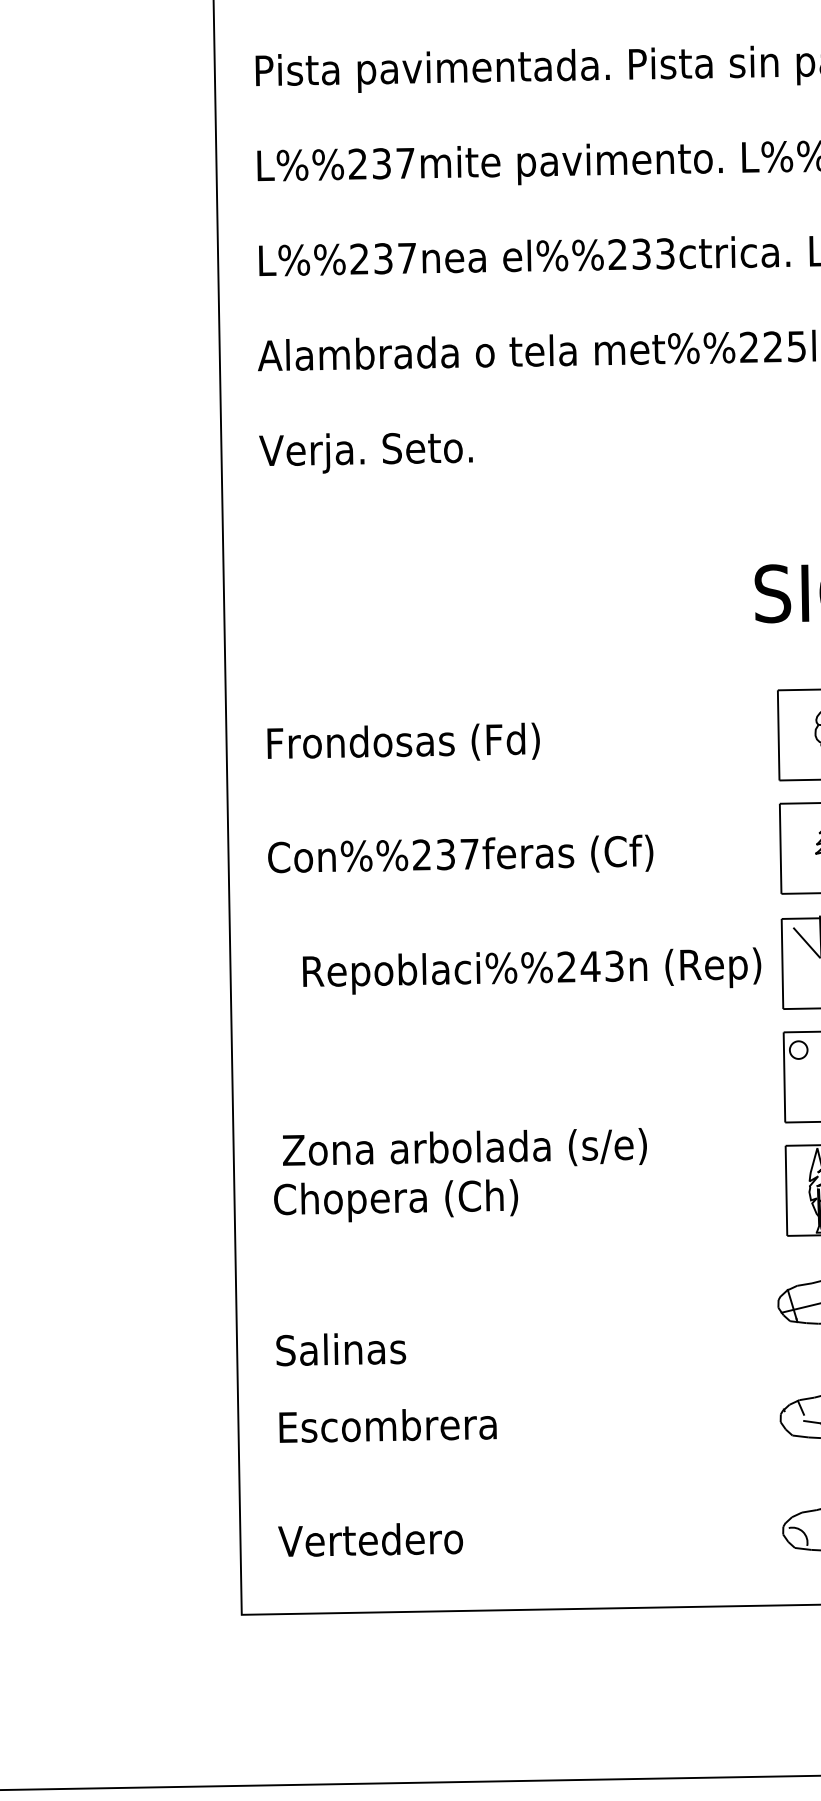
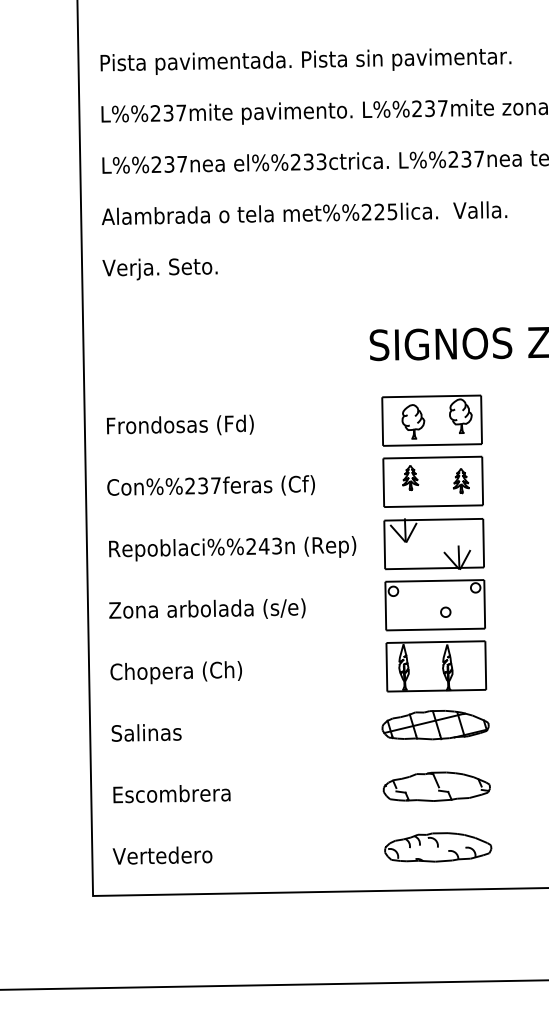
text: (531, 970) -> (232, 548), moved
text: (465, 1146) -> (207, 608), moved
text: (340, 1348) -> (146, 732), moved

